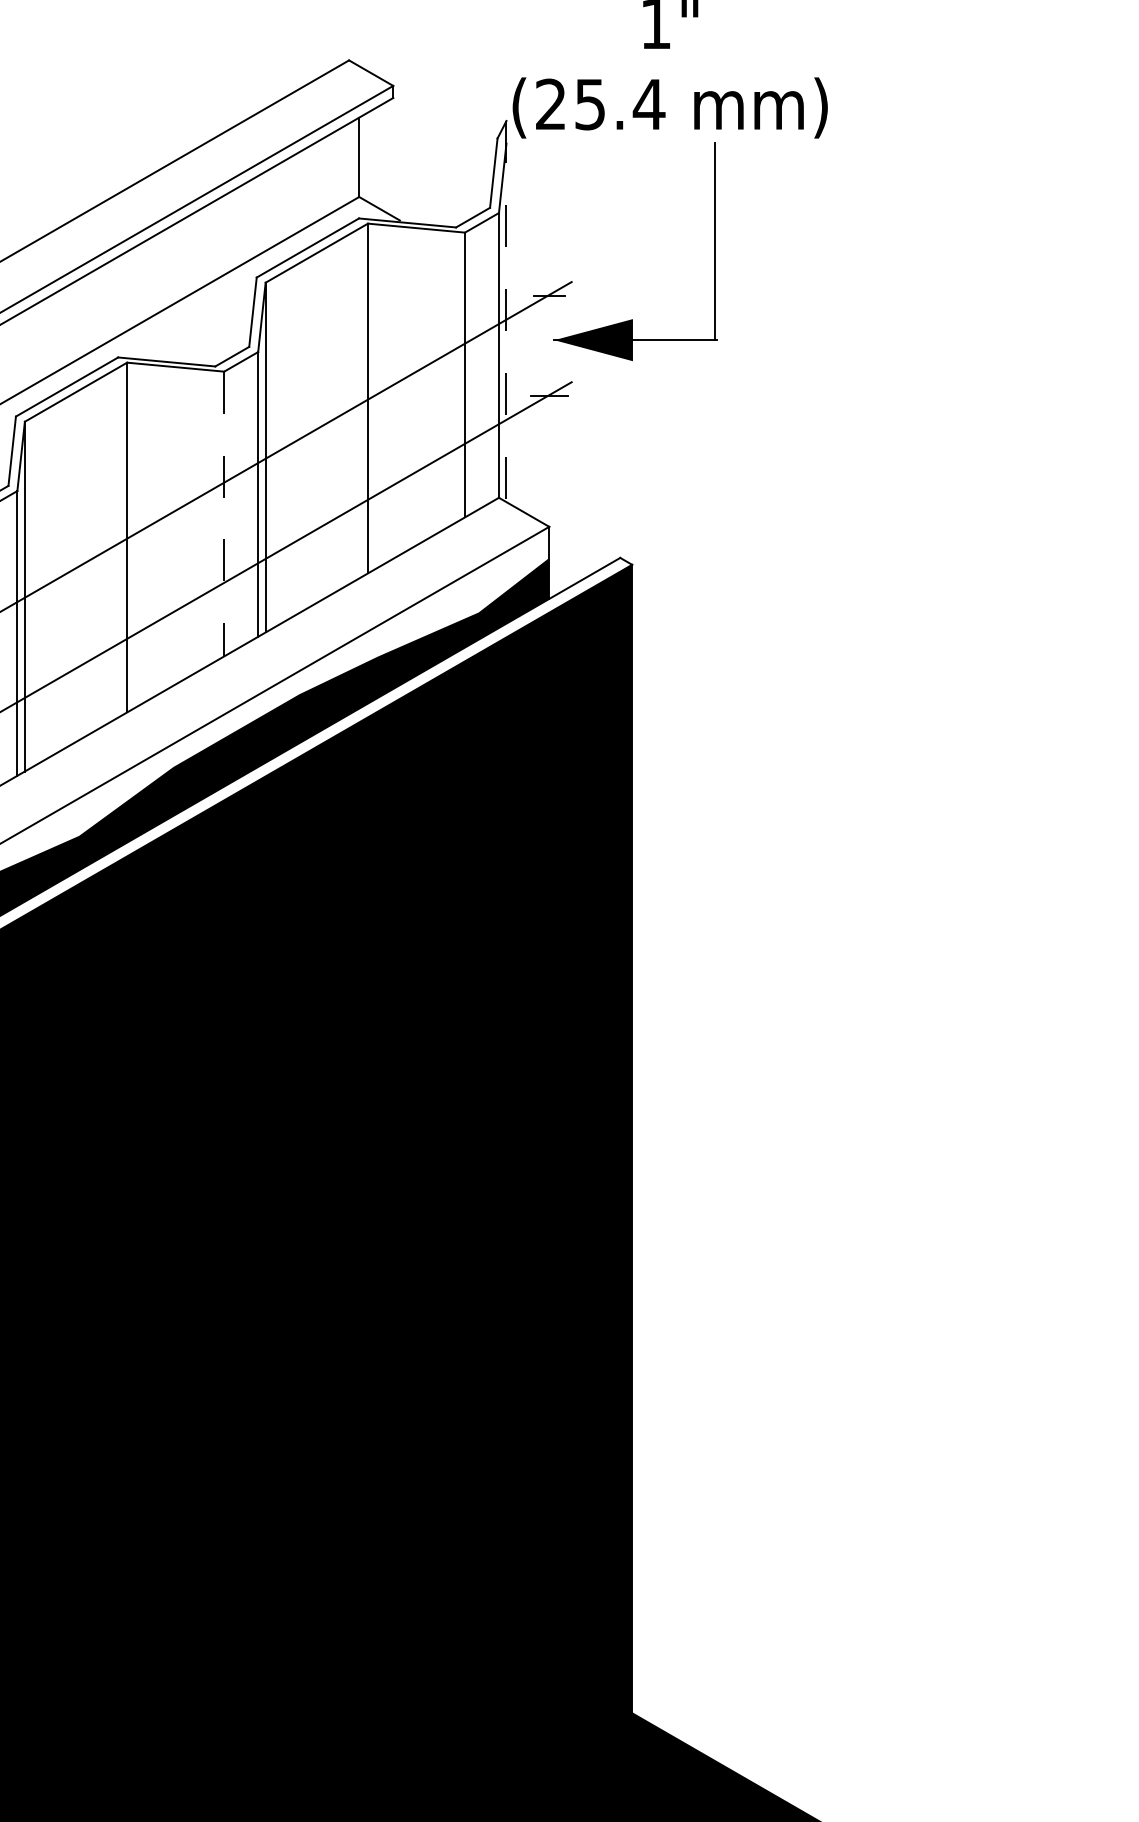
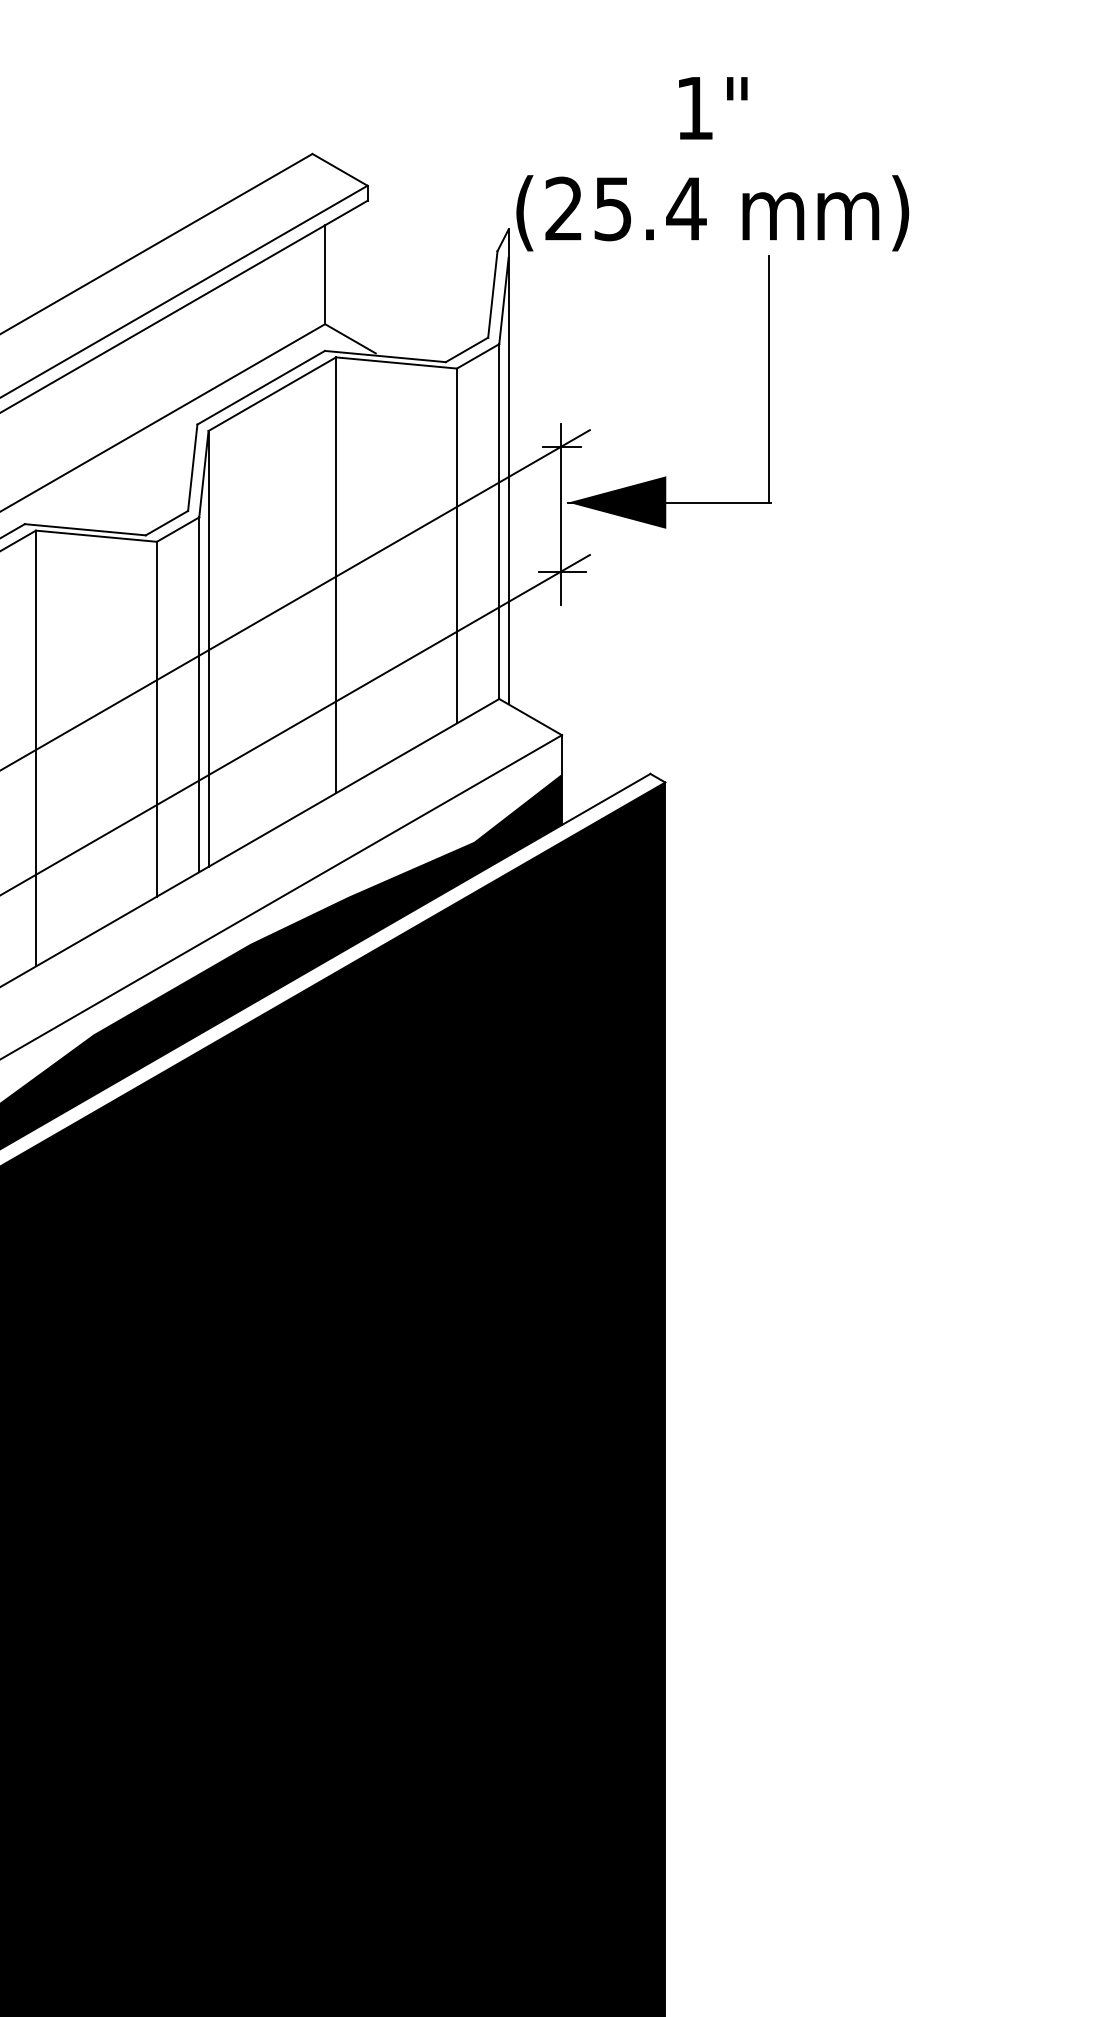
line: (506, 311) -> (508, 466), dashed -> solid
line: (548, 349) -> (560, 514), added
line: (224, 514) -> (157, 719), dashed -> solid

